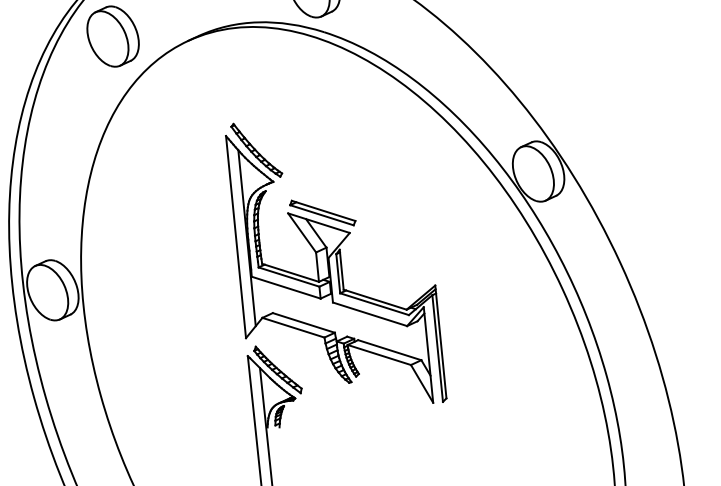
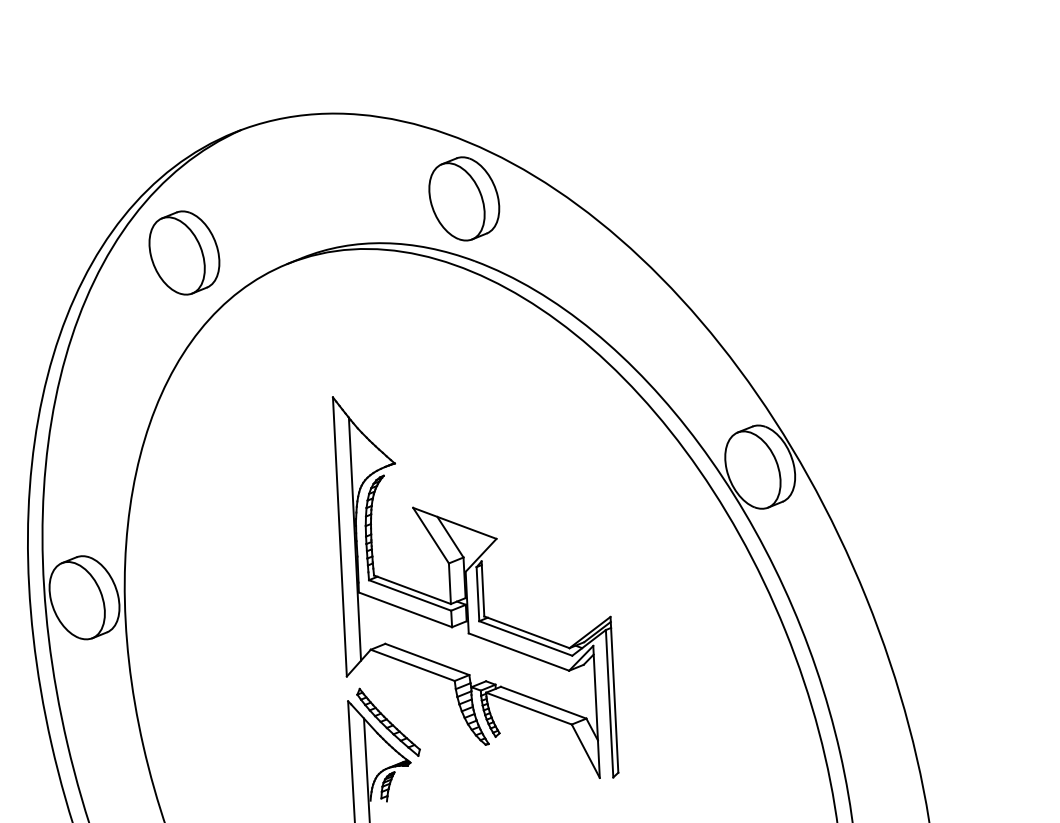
part: (256, 150) -> (373, 419), removed
part: (322, 212) -> (460, 509), removed

